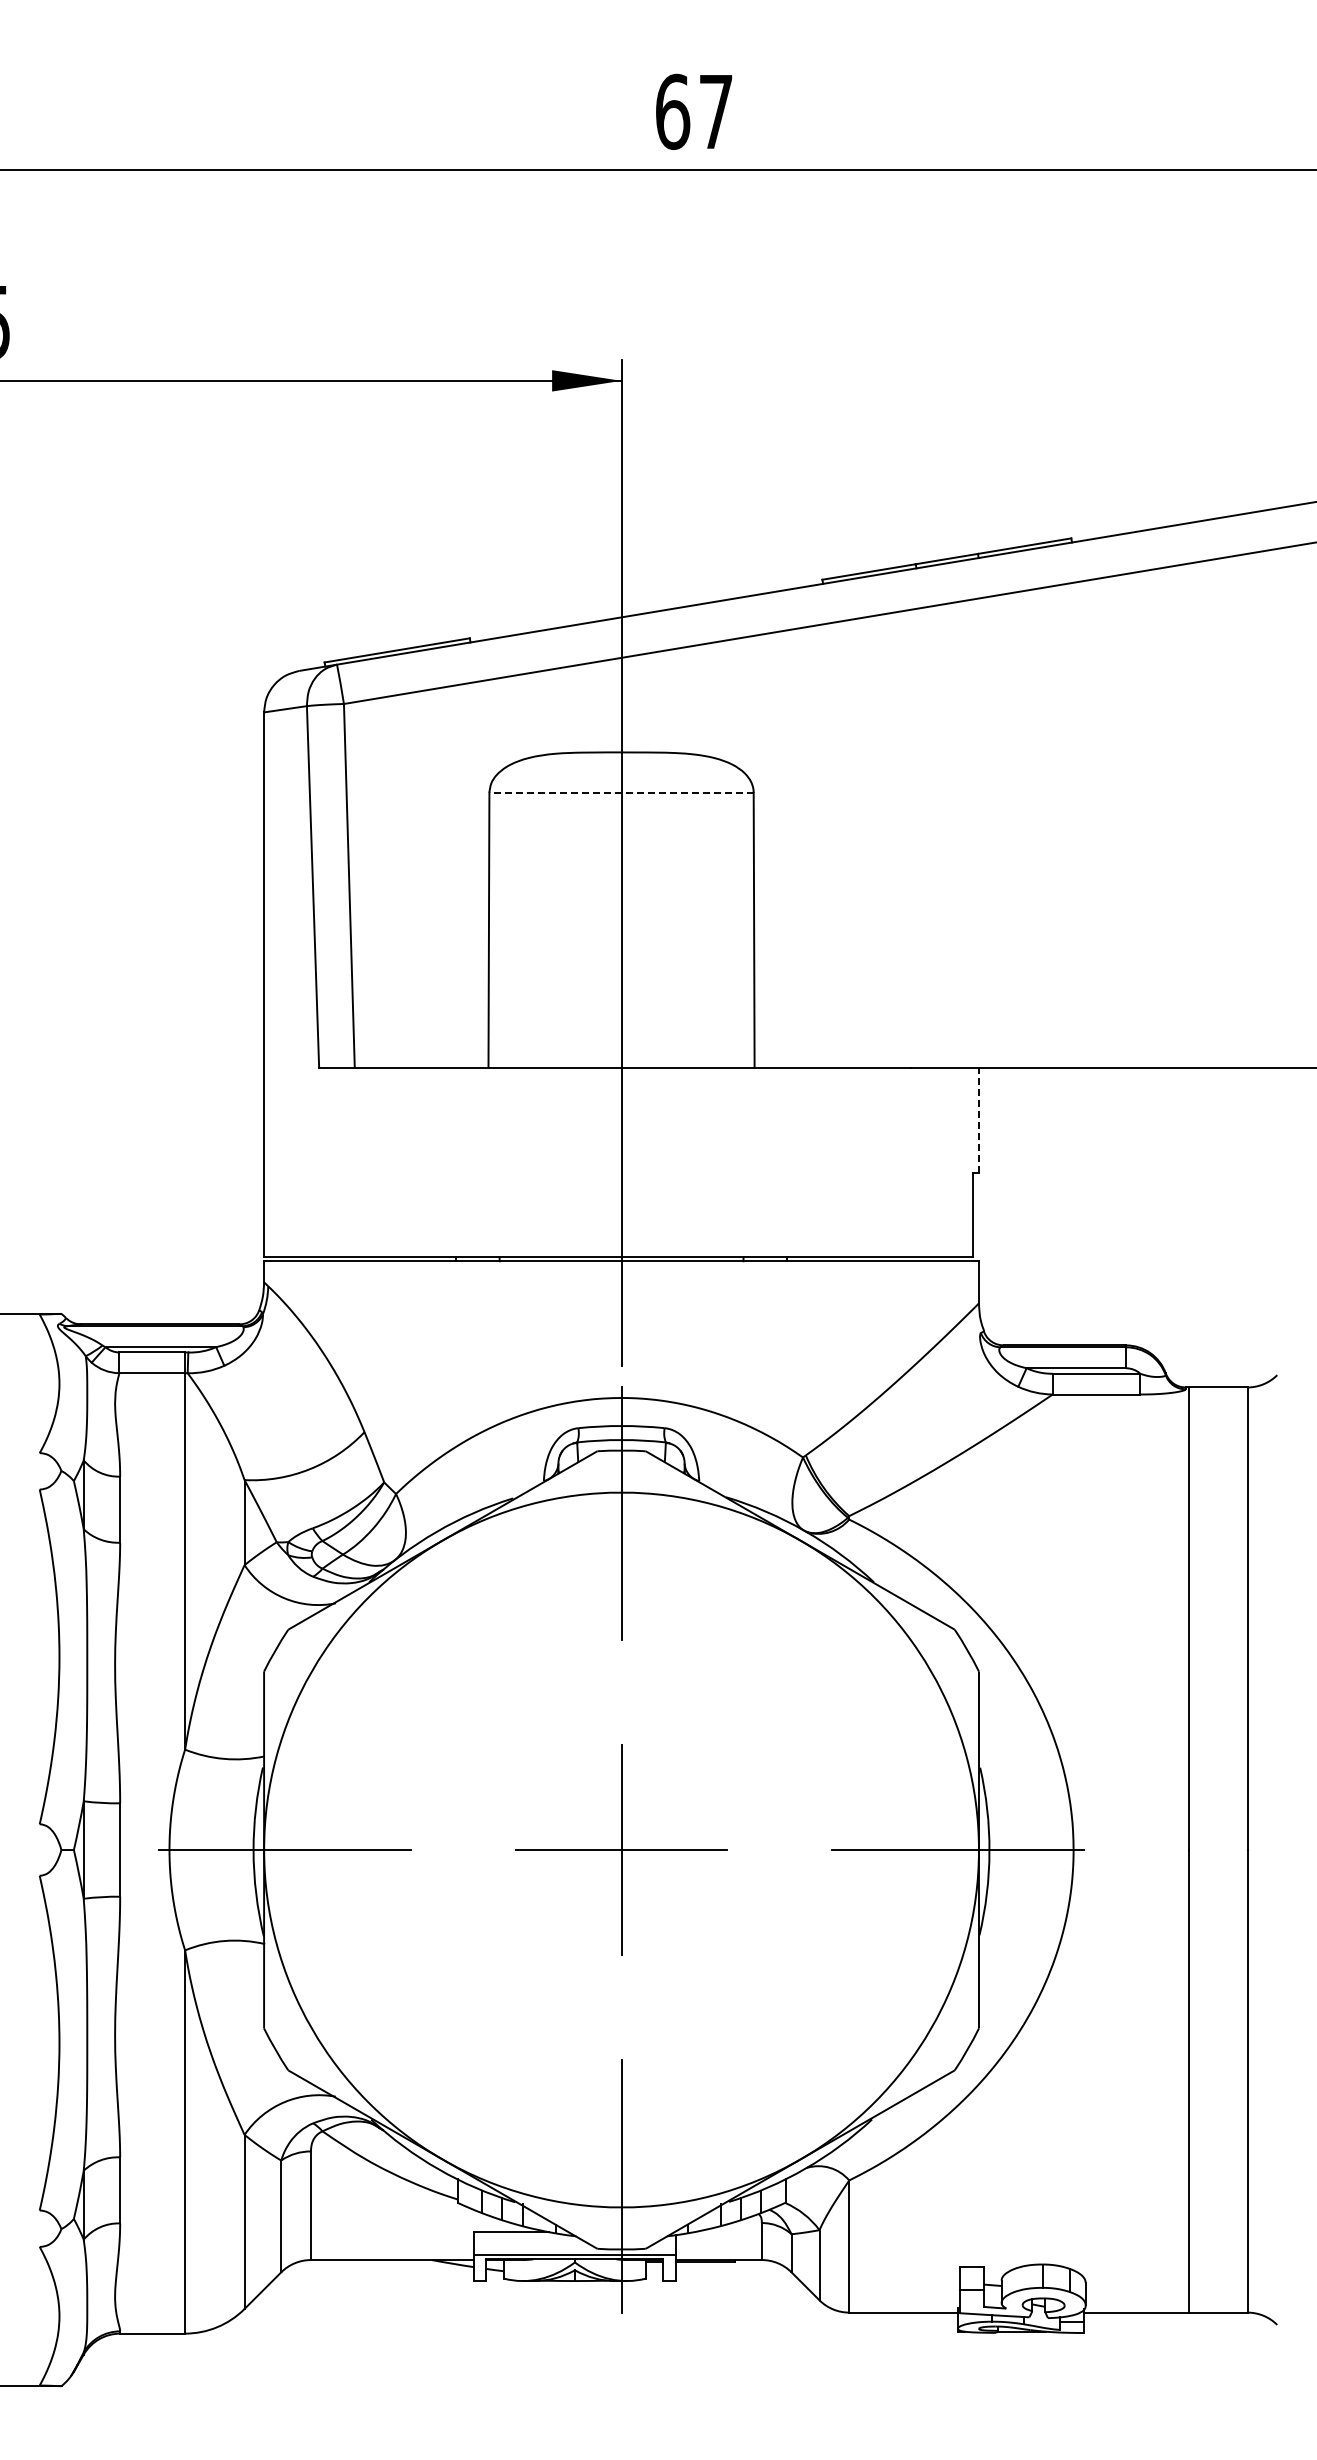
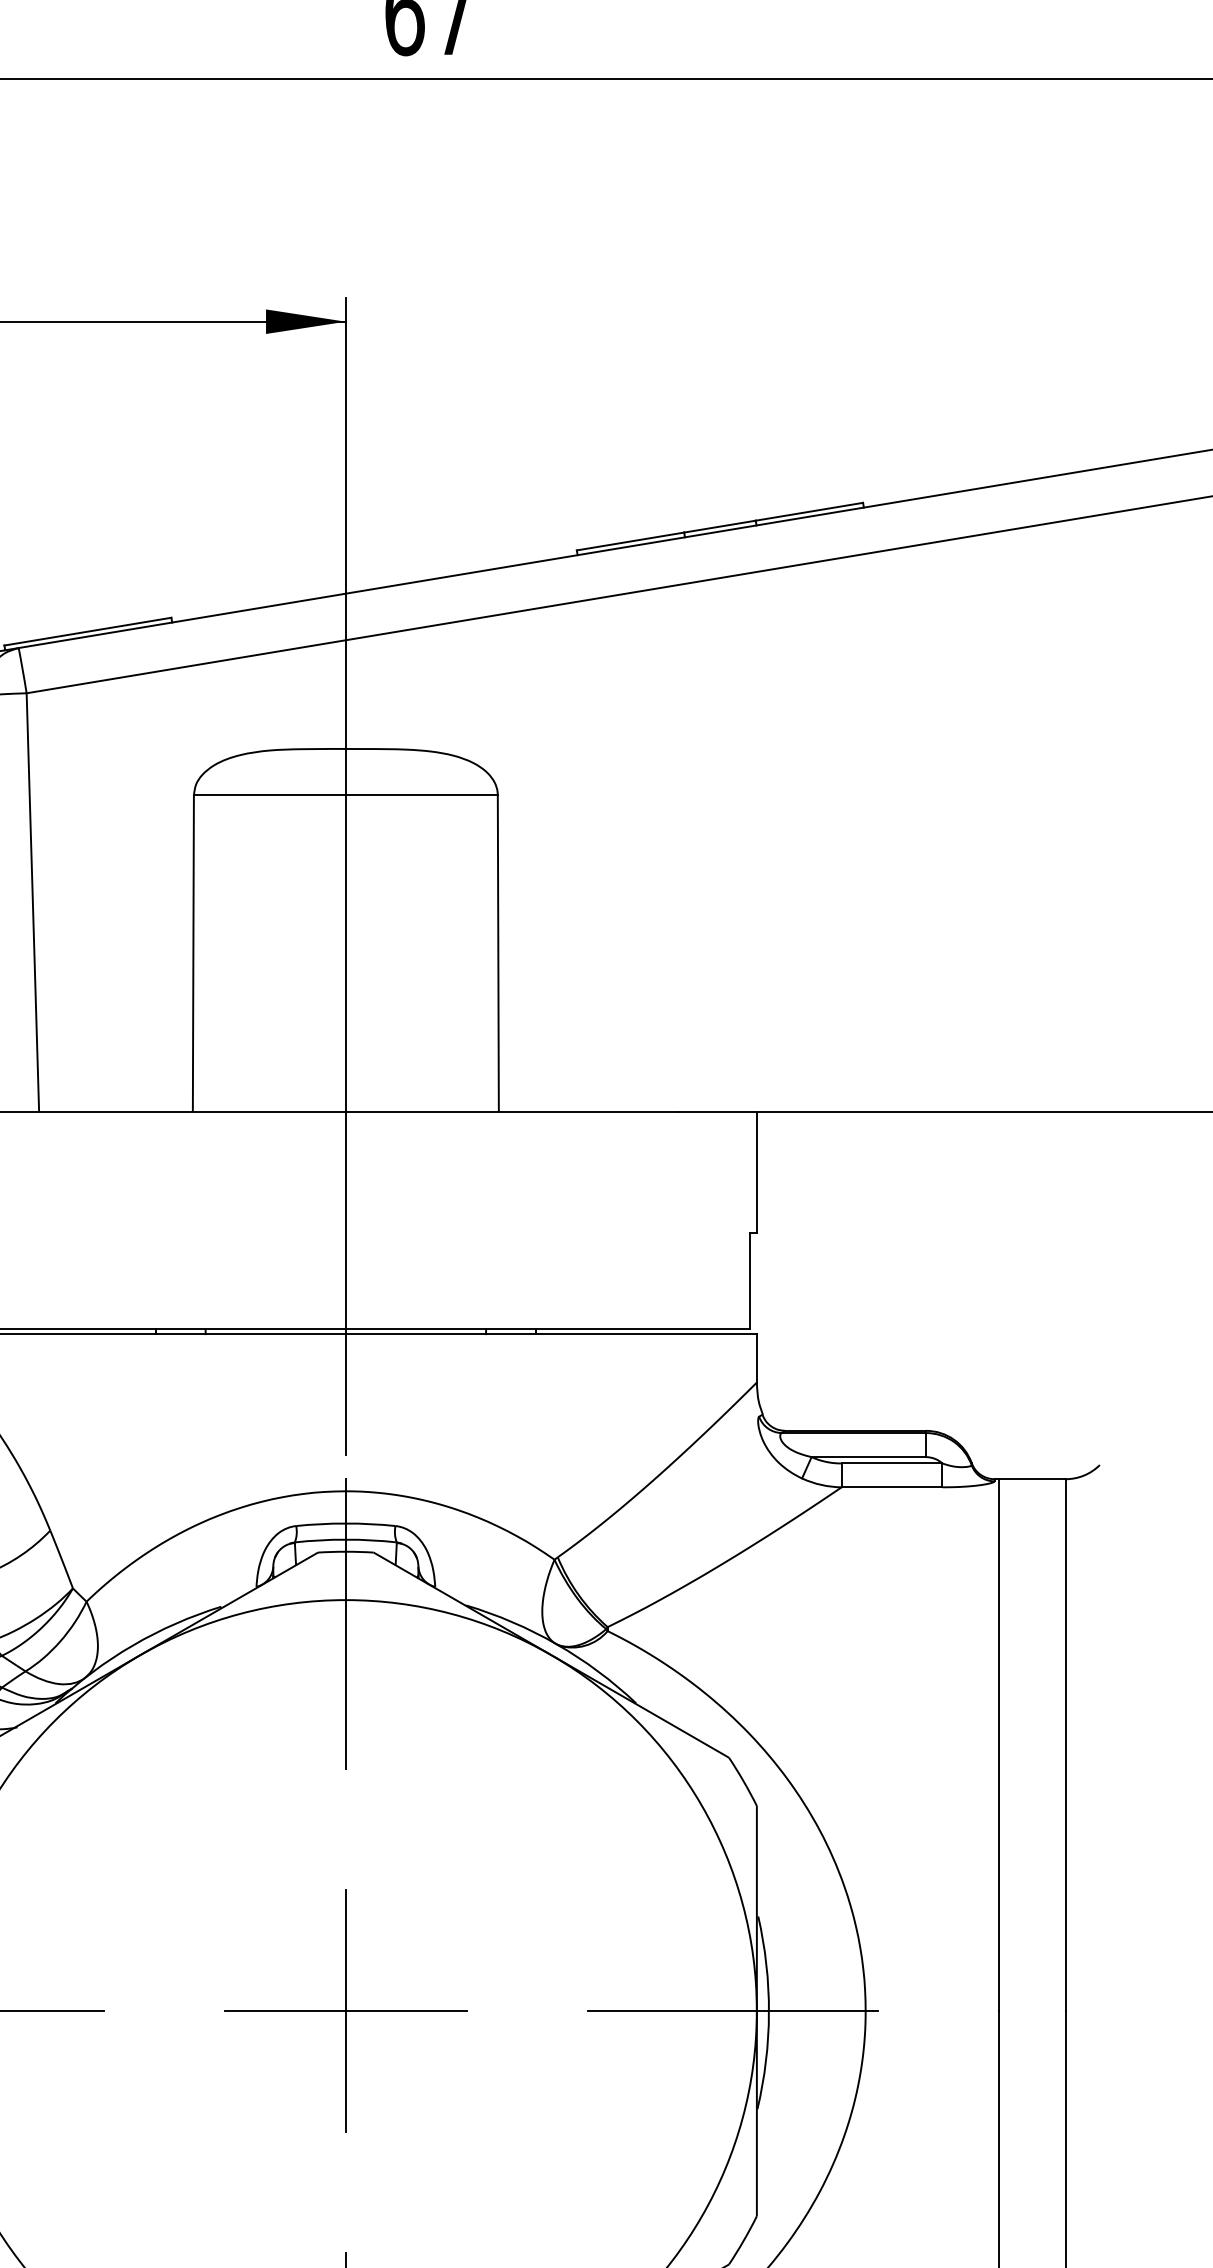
line: (621, 792) -> (345, 795), dashed -> solid
line: (978, 1120) -> (756, 1172), dashed -> solid

